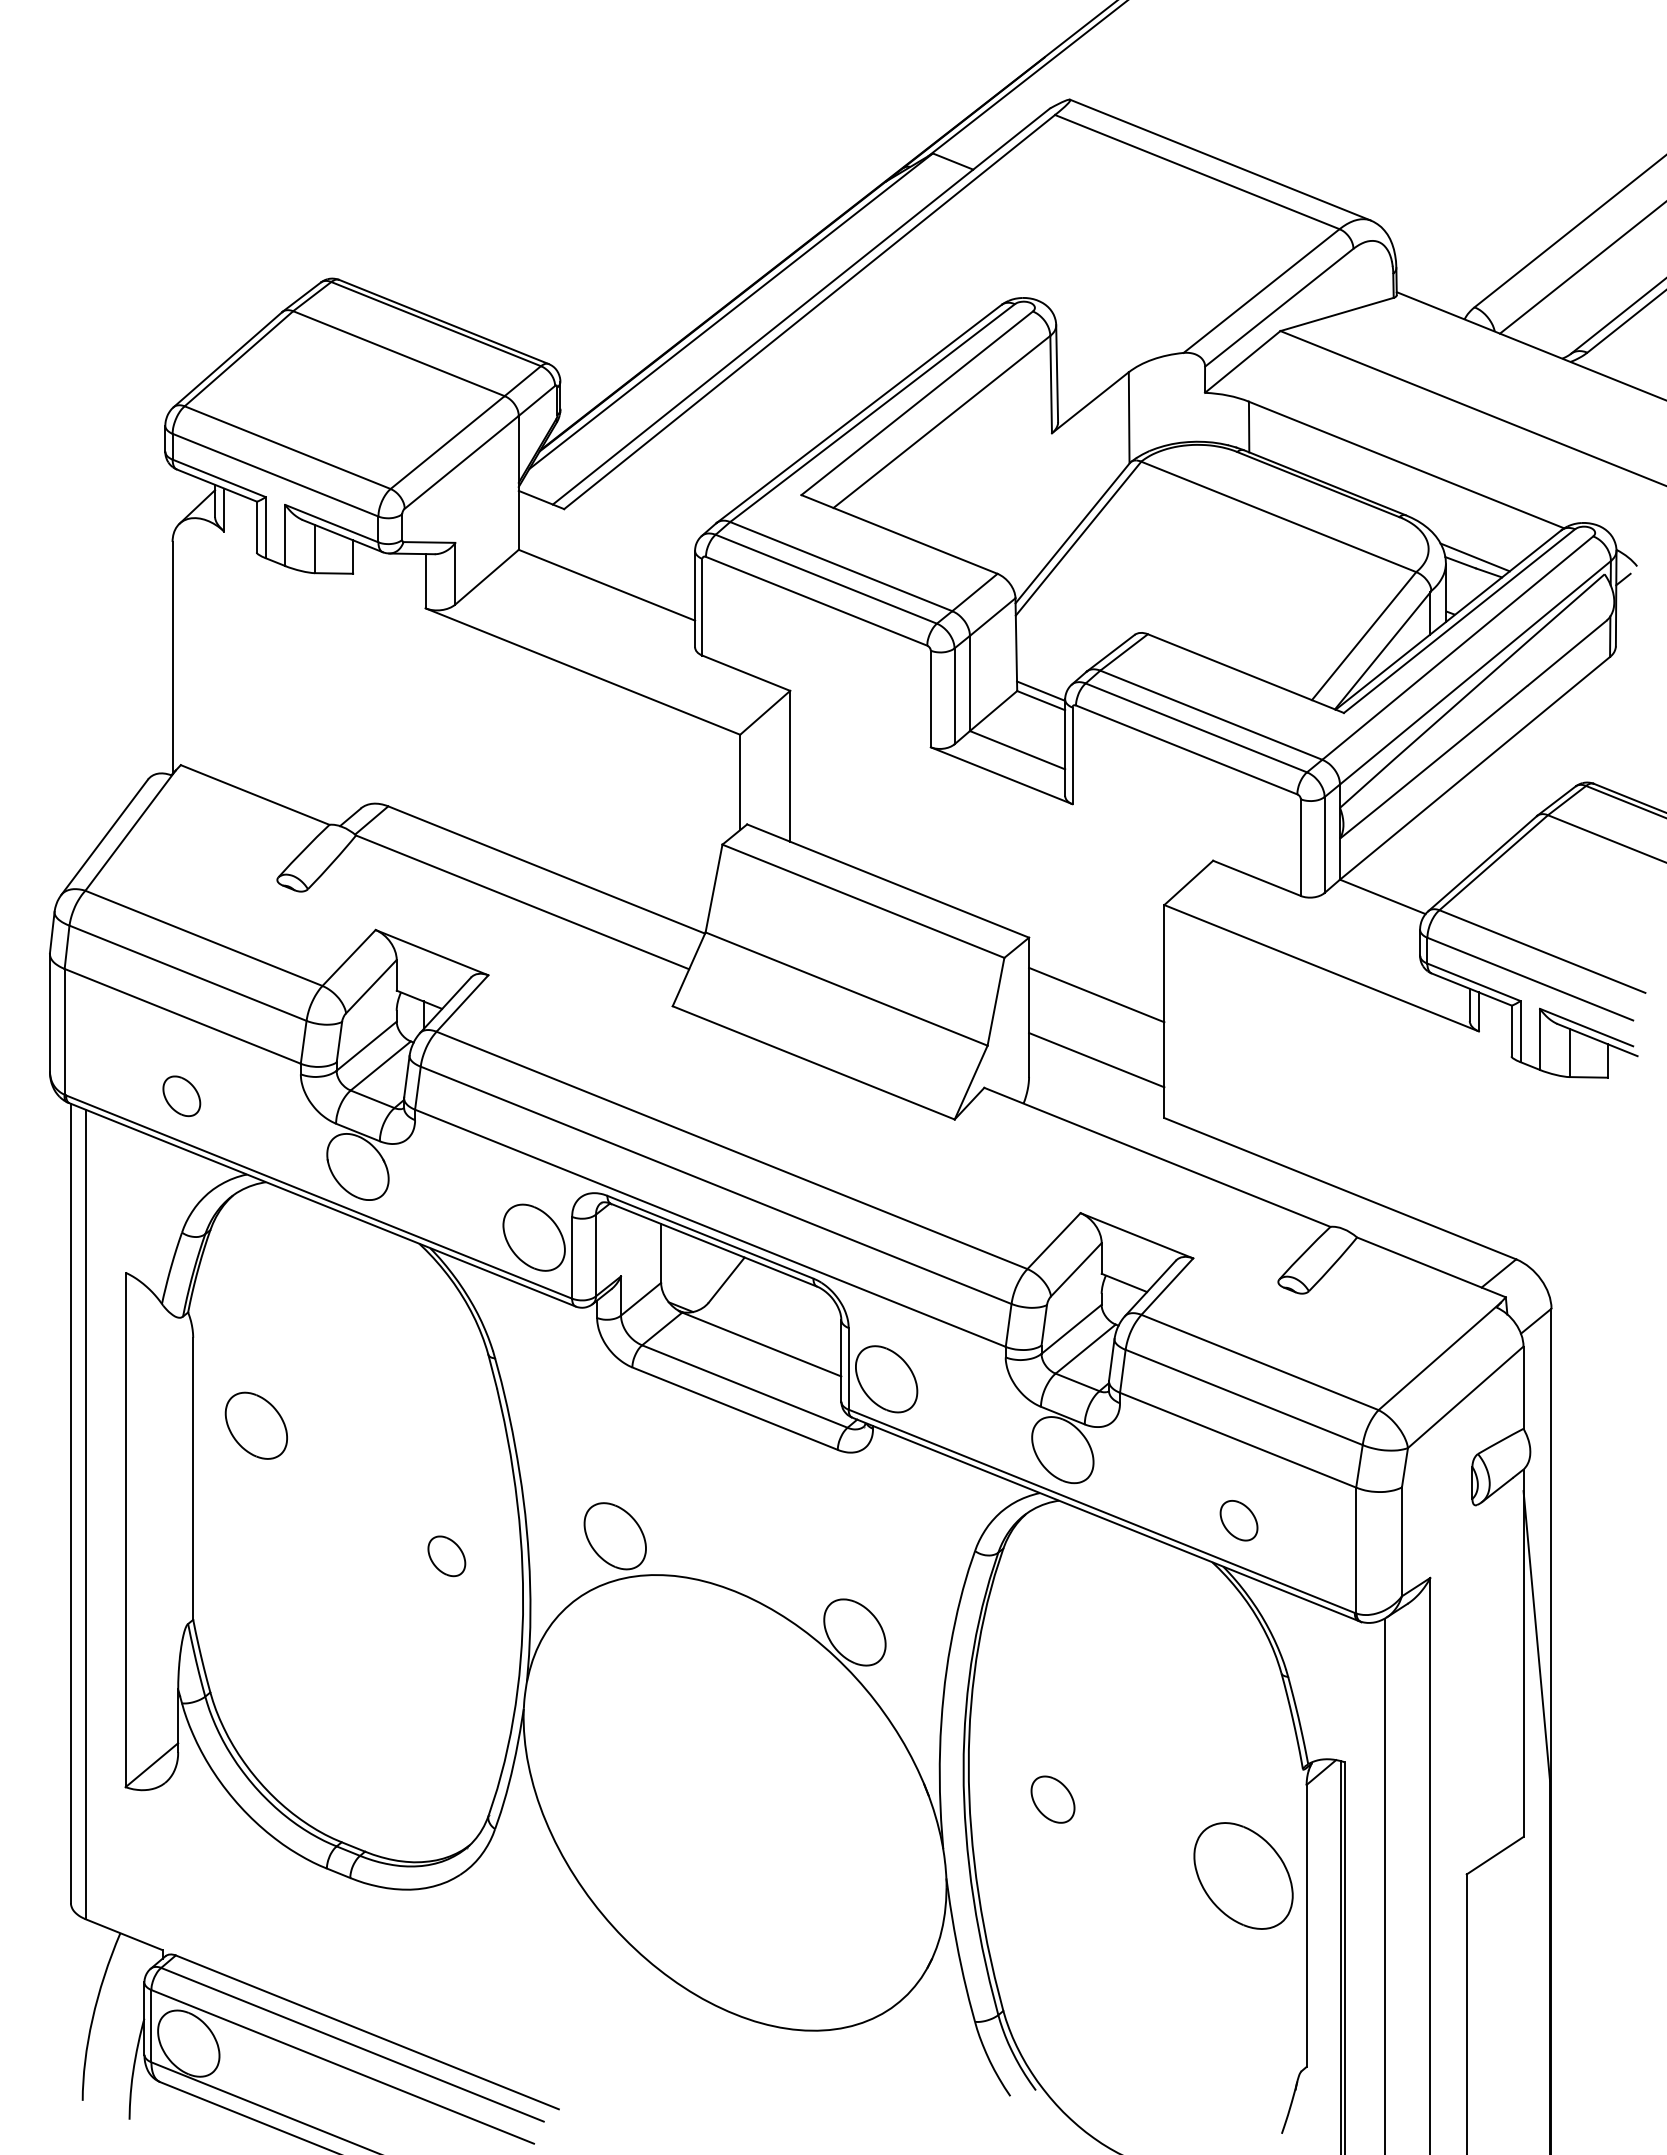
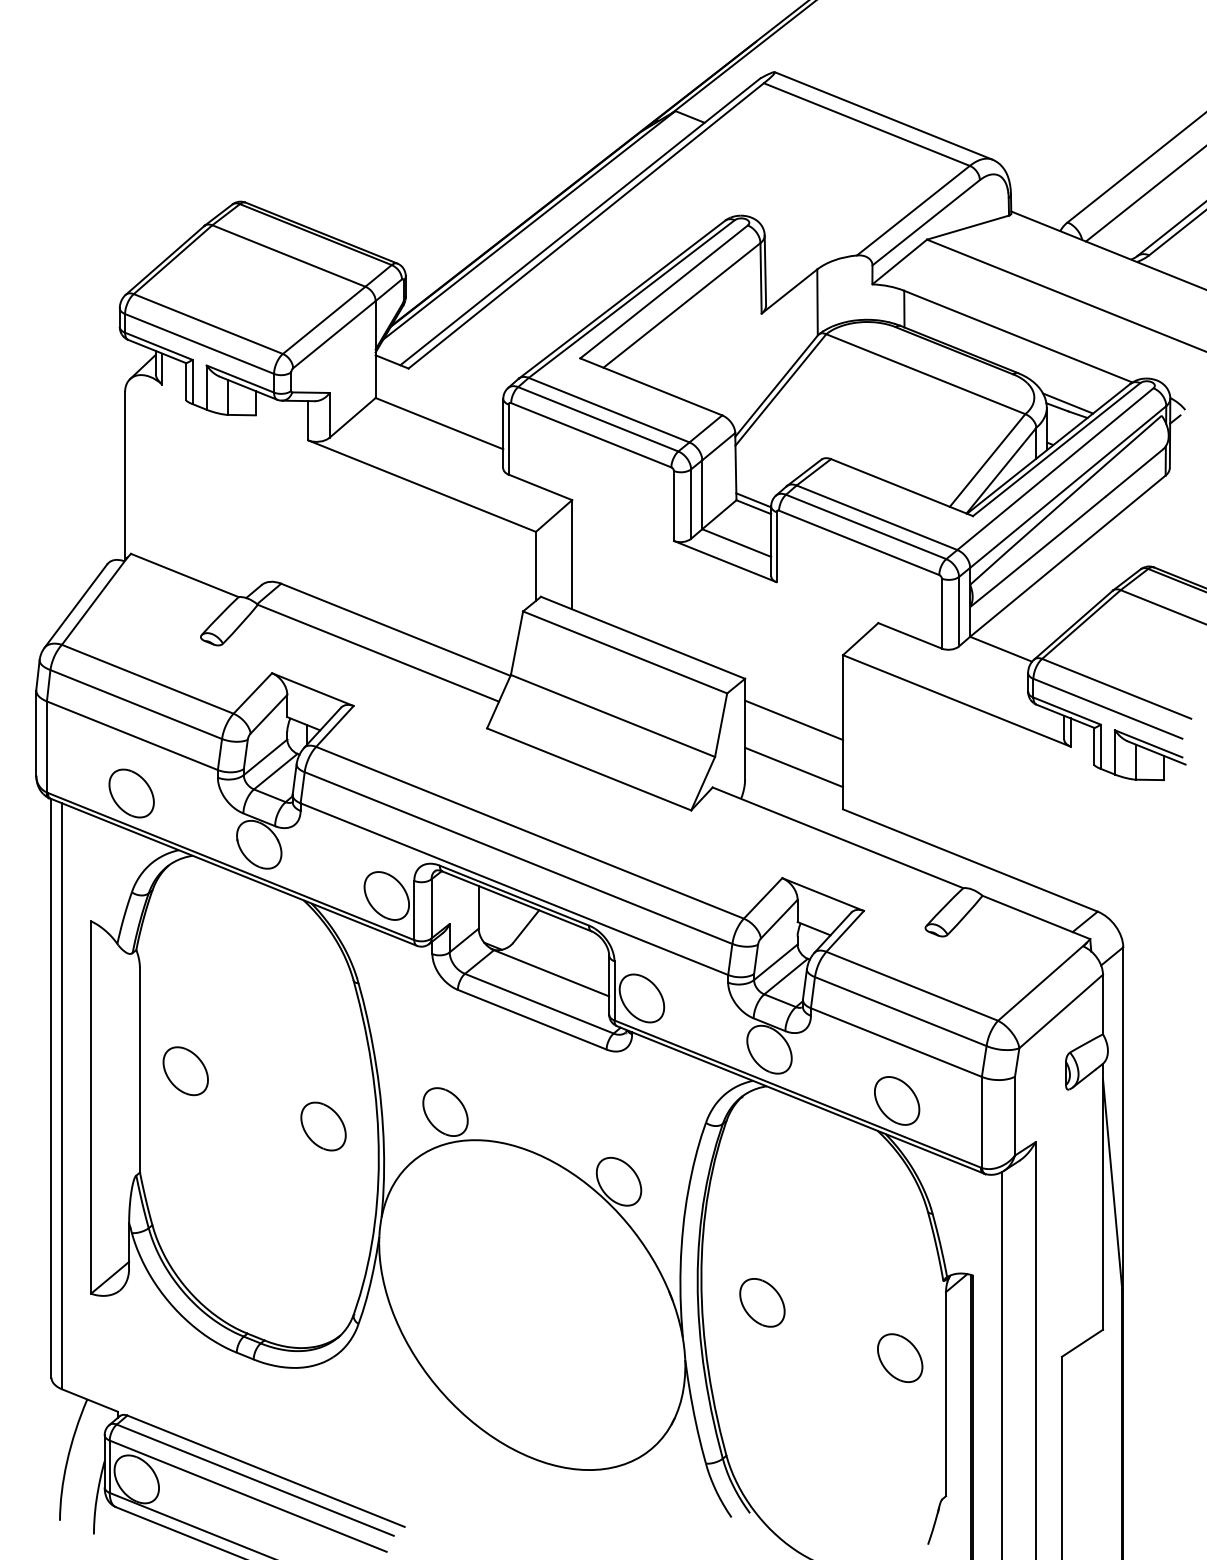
part: (181, 1096) -> (131, 793), size x1.67
part: (255, 1425) -> (185, 1071), moved
part: (1238, 1520) -> (896, 1100), size x1.67
part: (446, 1556) -> (323, 1126), size x1.67
part: (1052, 1799) -> (762, 1302), size x1.43
part: (1242, 1876) -> (899, 1358), size x0.62

